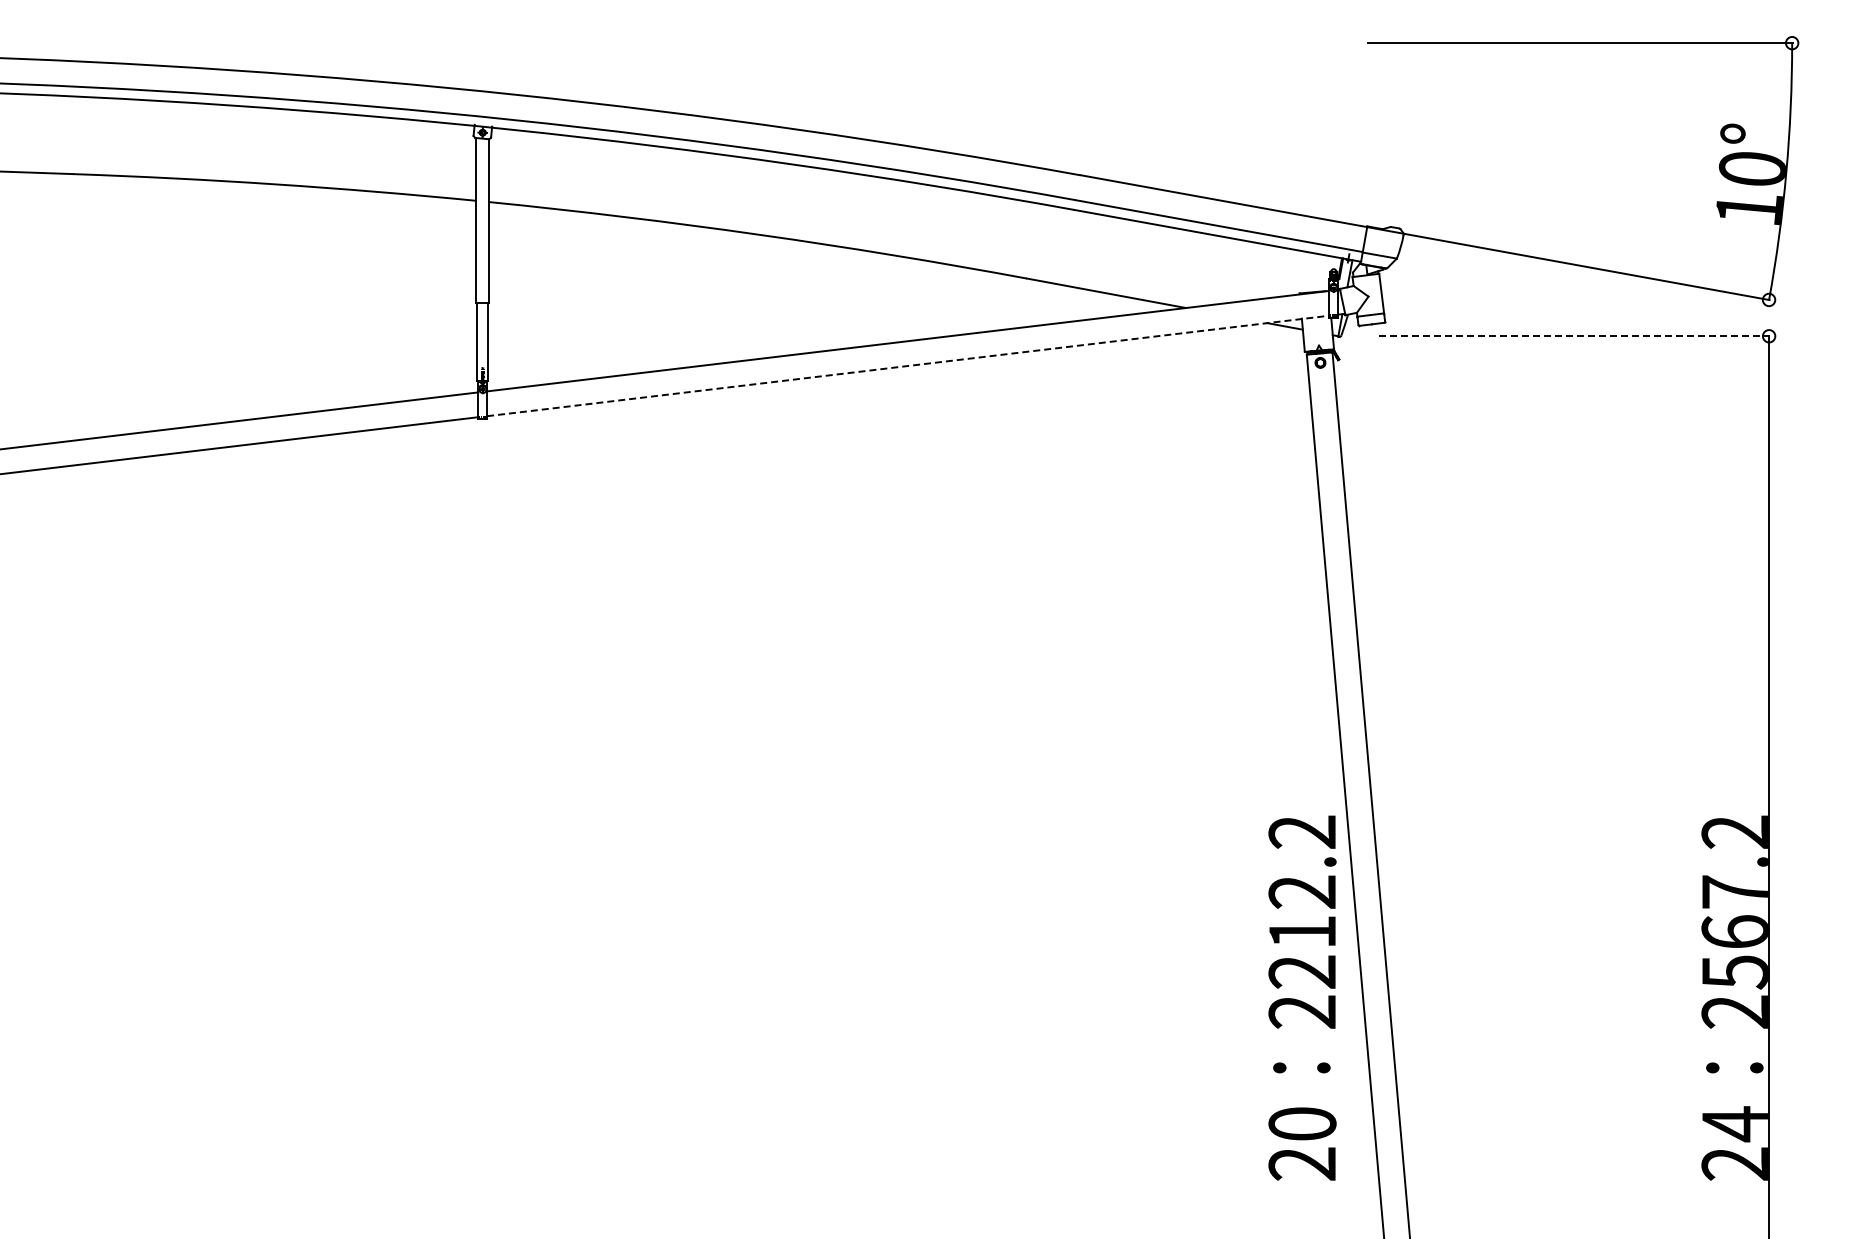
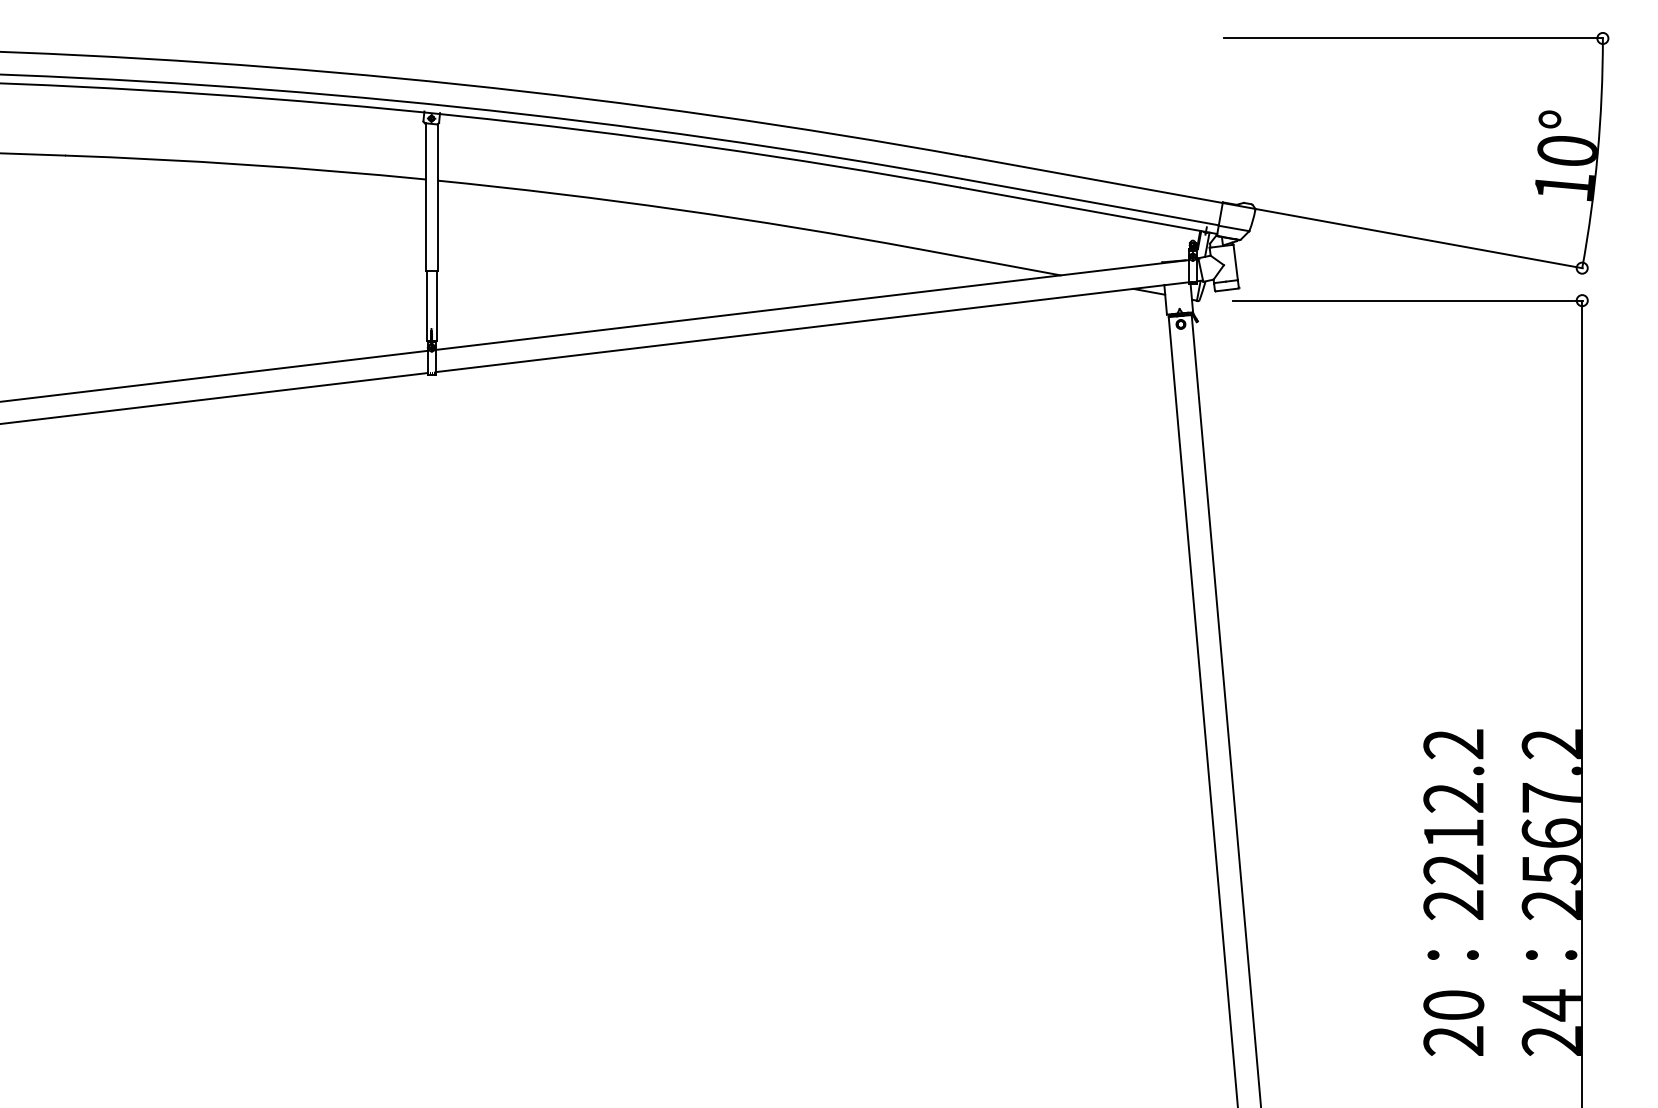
line: (1574, 336) -> (1408, 300), dashed -> solid
line: (908, 365) -> (812, 326), dashed -> solid
text: (1302, 997) -> (1453, 892), moved

